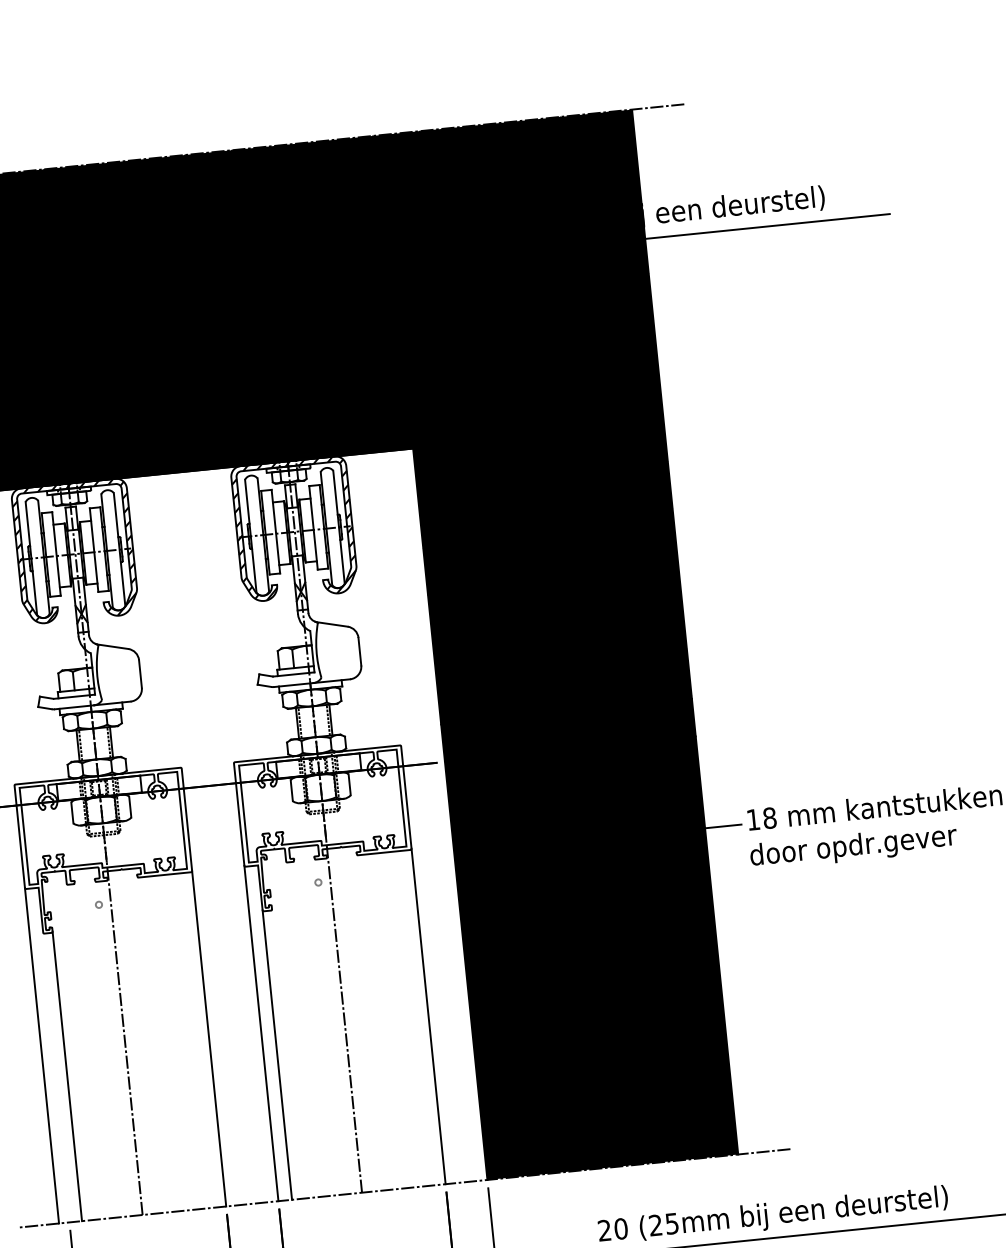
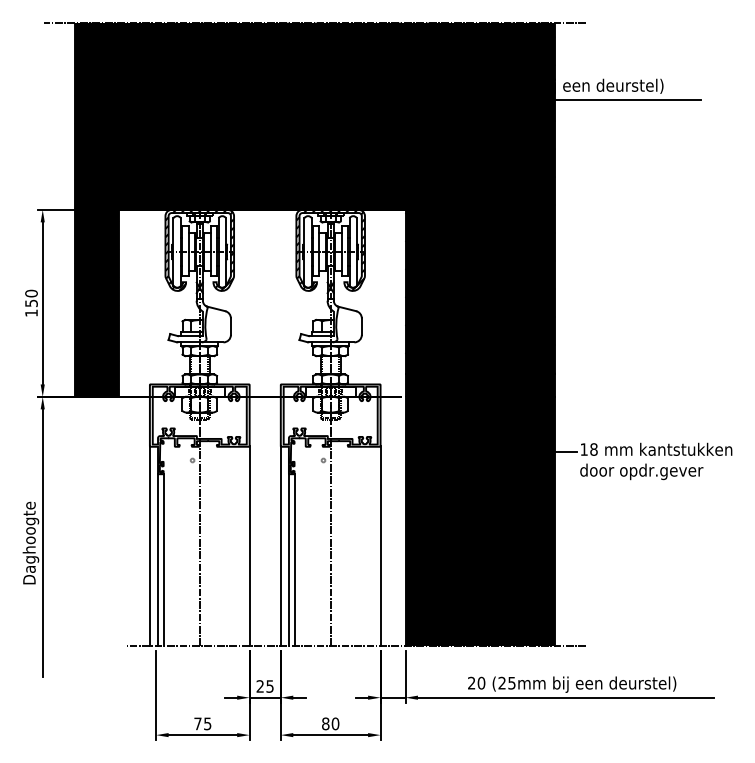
line: (286, 1053) -> (294, 559), added
line: (58, 1076) -> (158, 559), added

